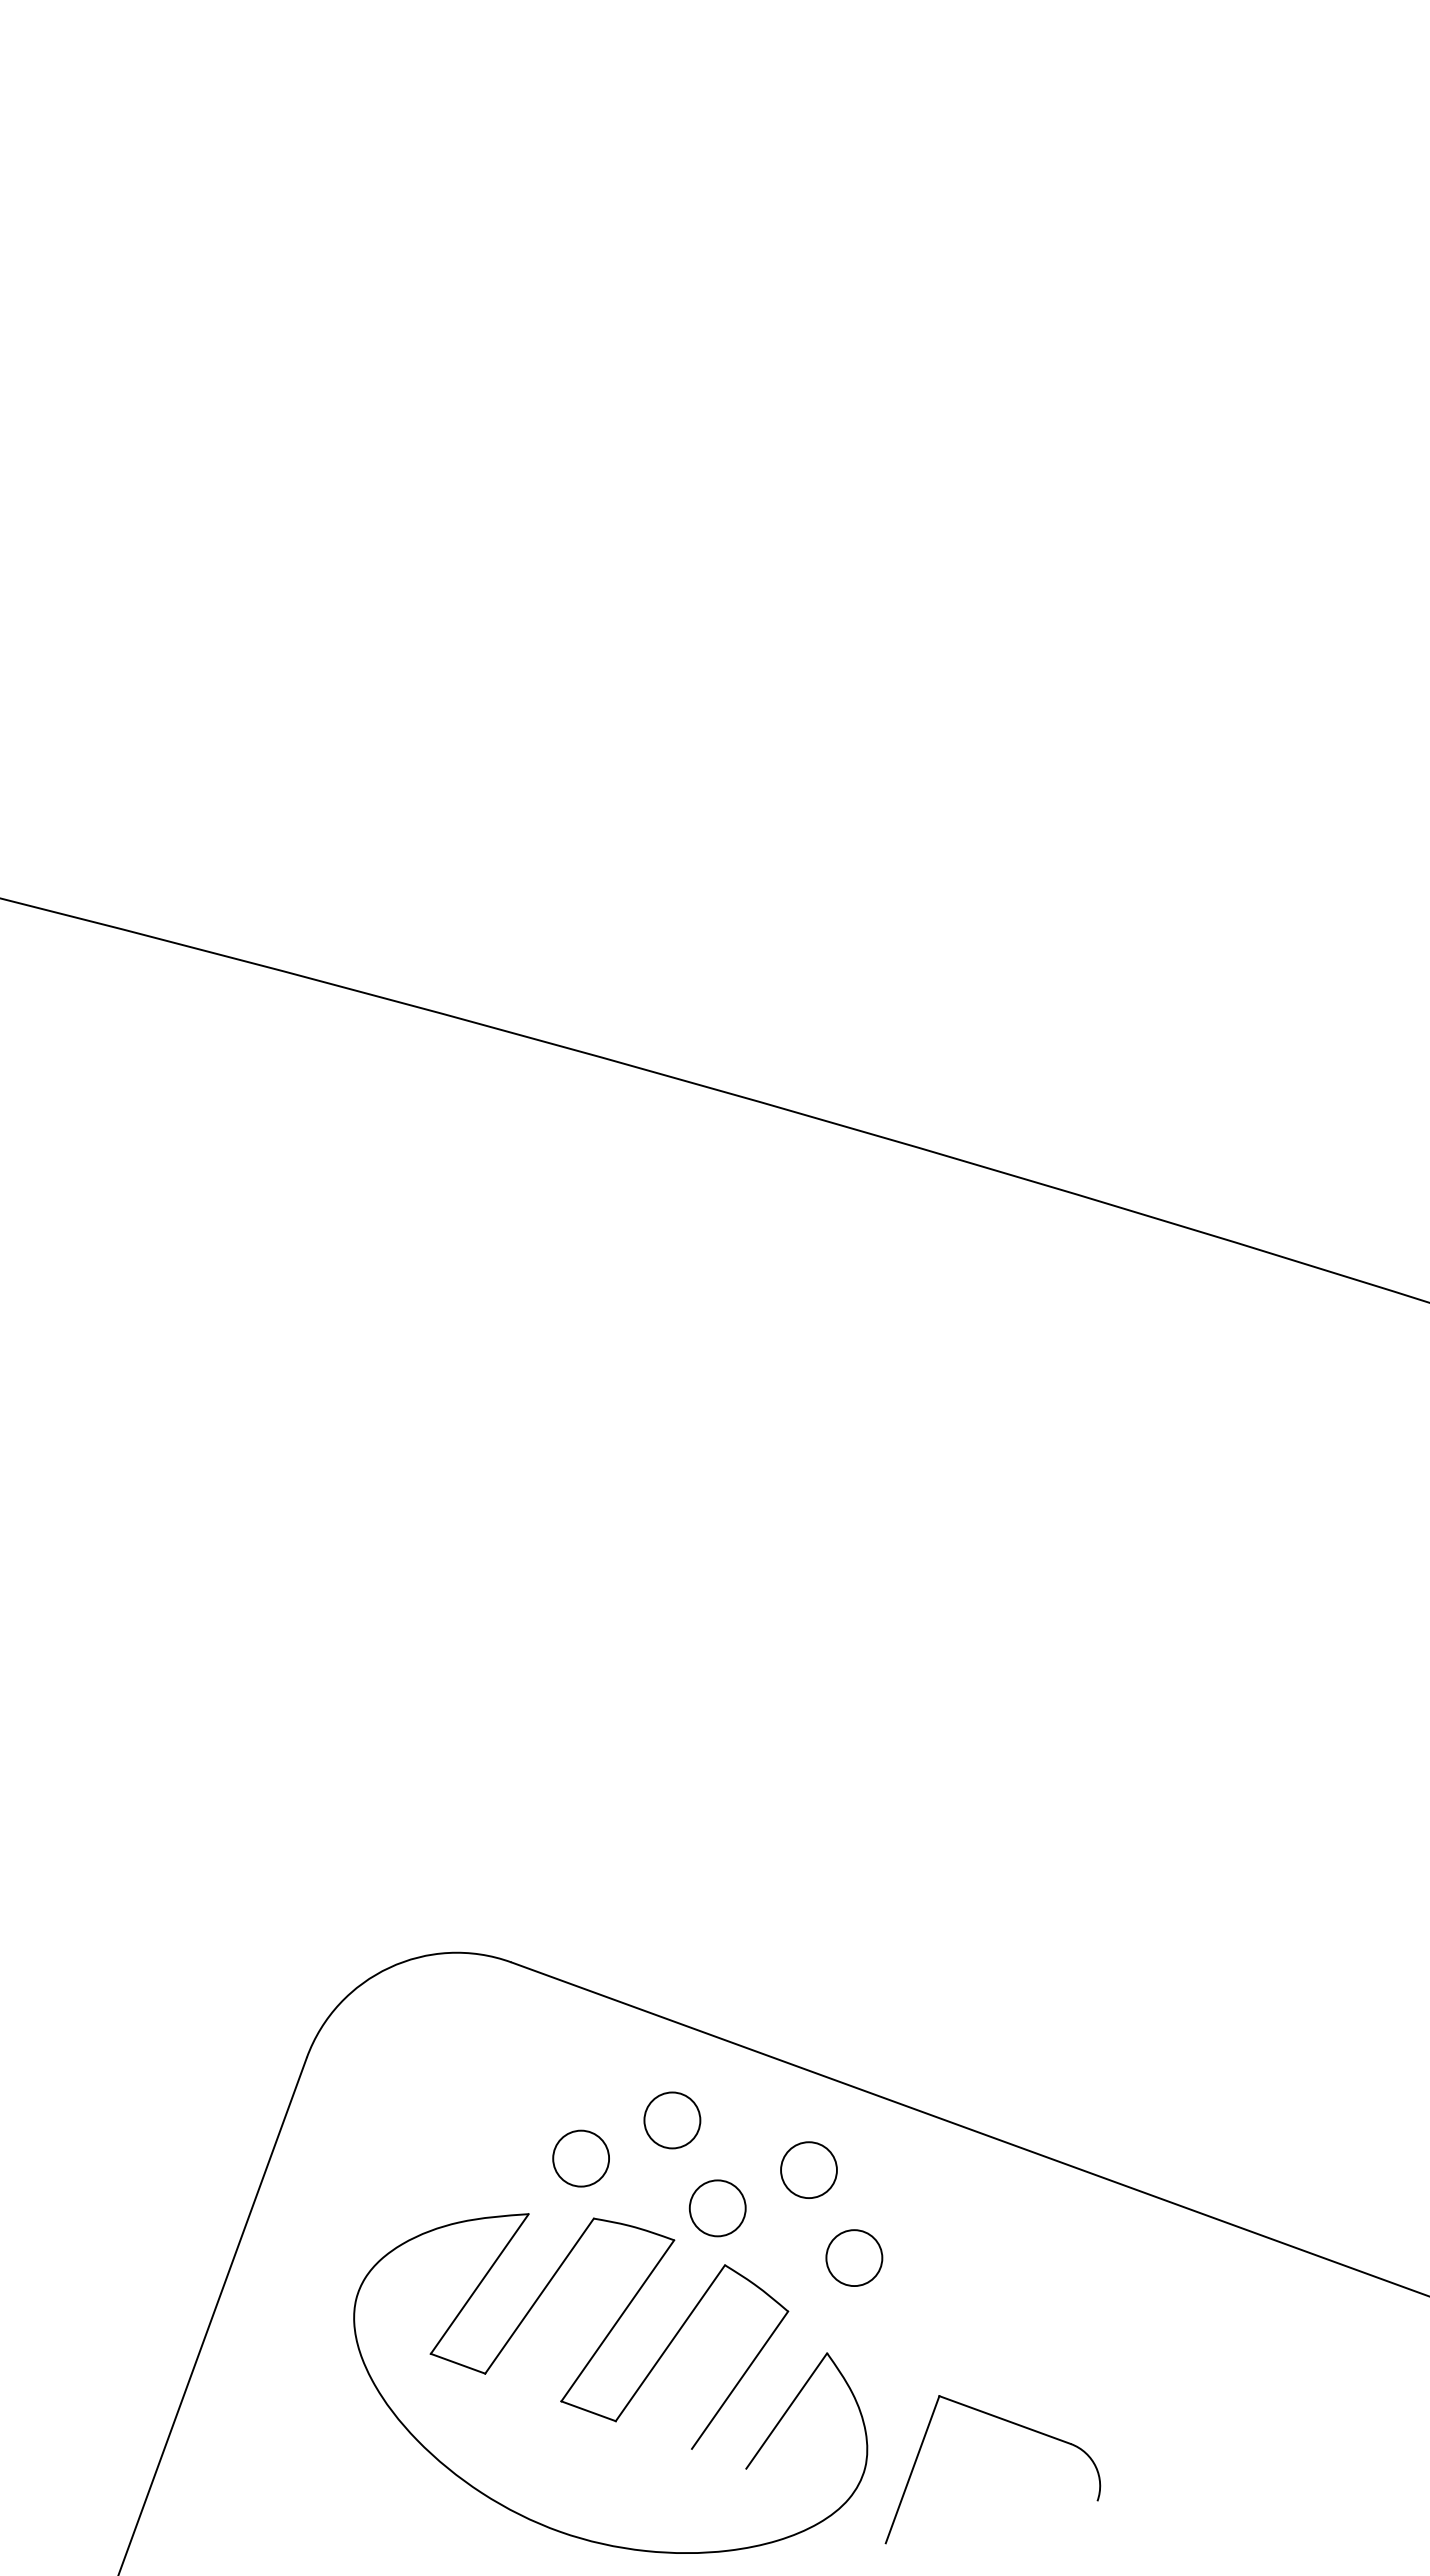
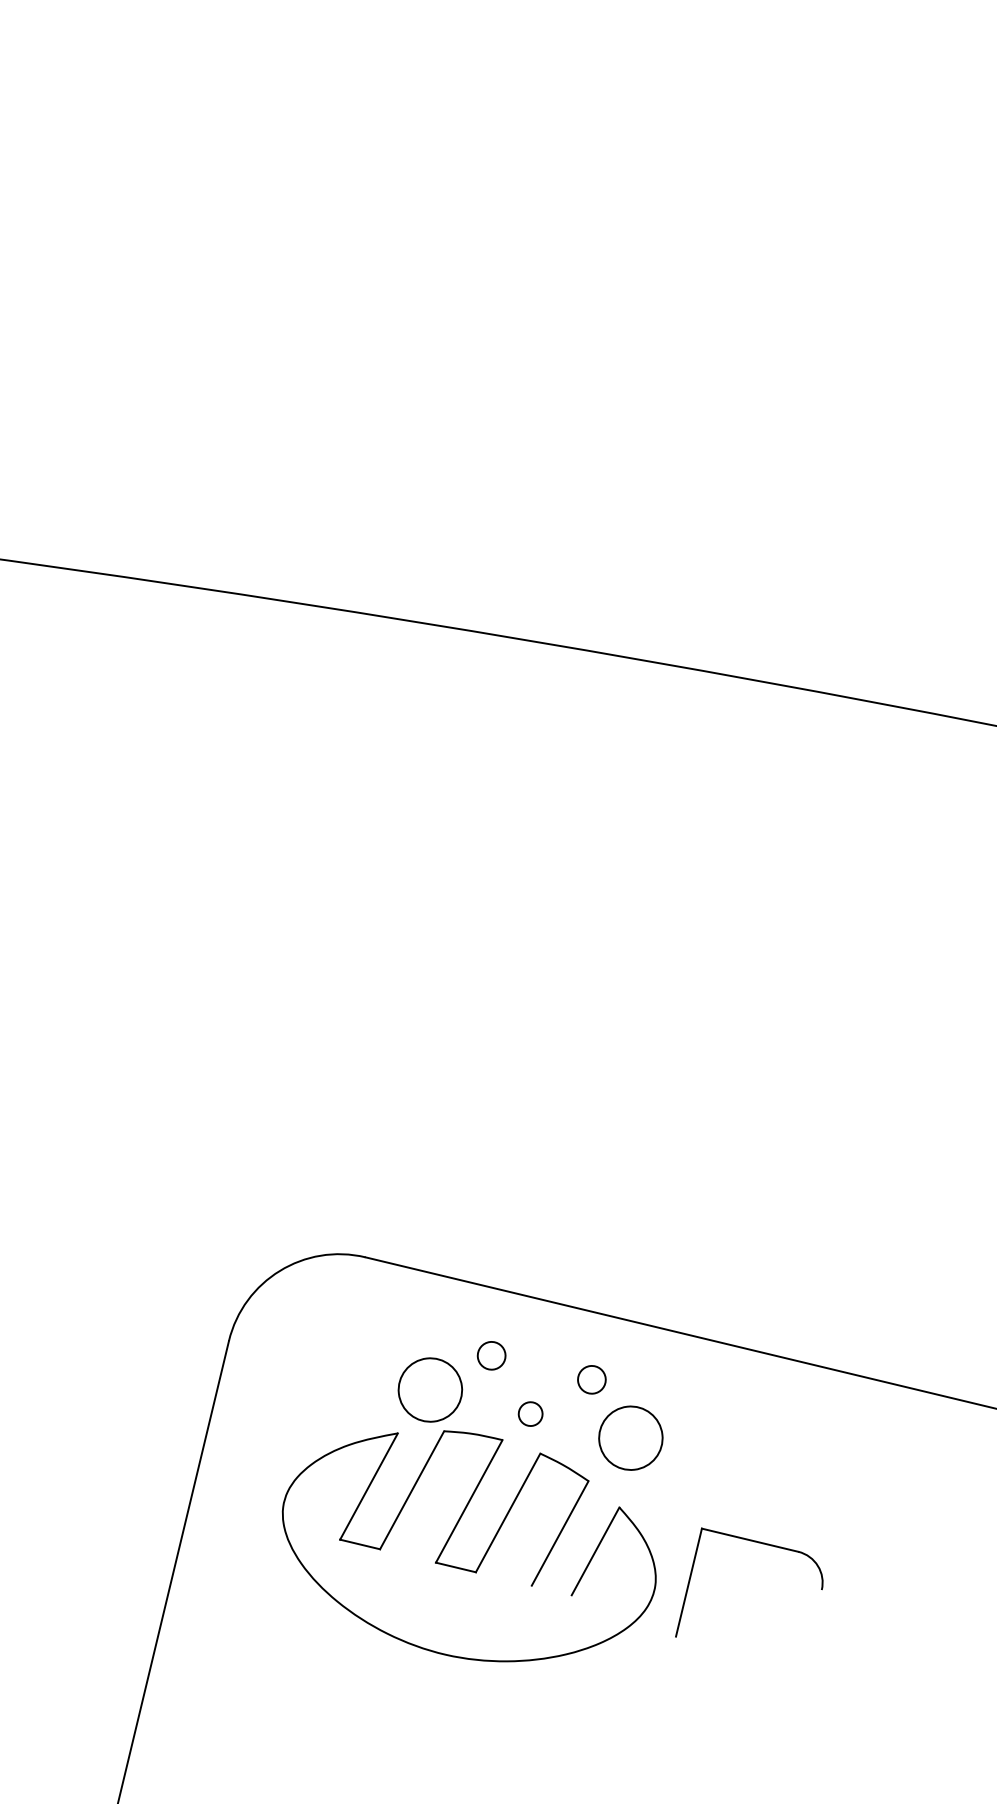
circle: (672, 2120) -> (491, 1355), size x0.7
circle: (581, 2158) -> (430, 1389), size x1.6
circle: (808, 2169) -> (591, 1379), size x0.7
circle: (717, 2208) -> (530, 1414), size x0.6
circle: (854, 2257) -> (630, 1437), size x1.6

